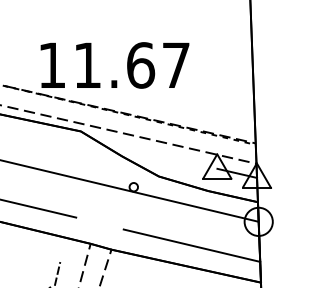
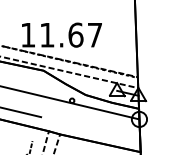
line: (191, 246) -> (103, 132), removed

